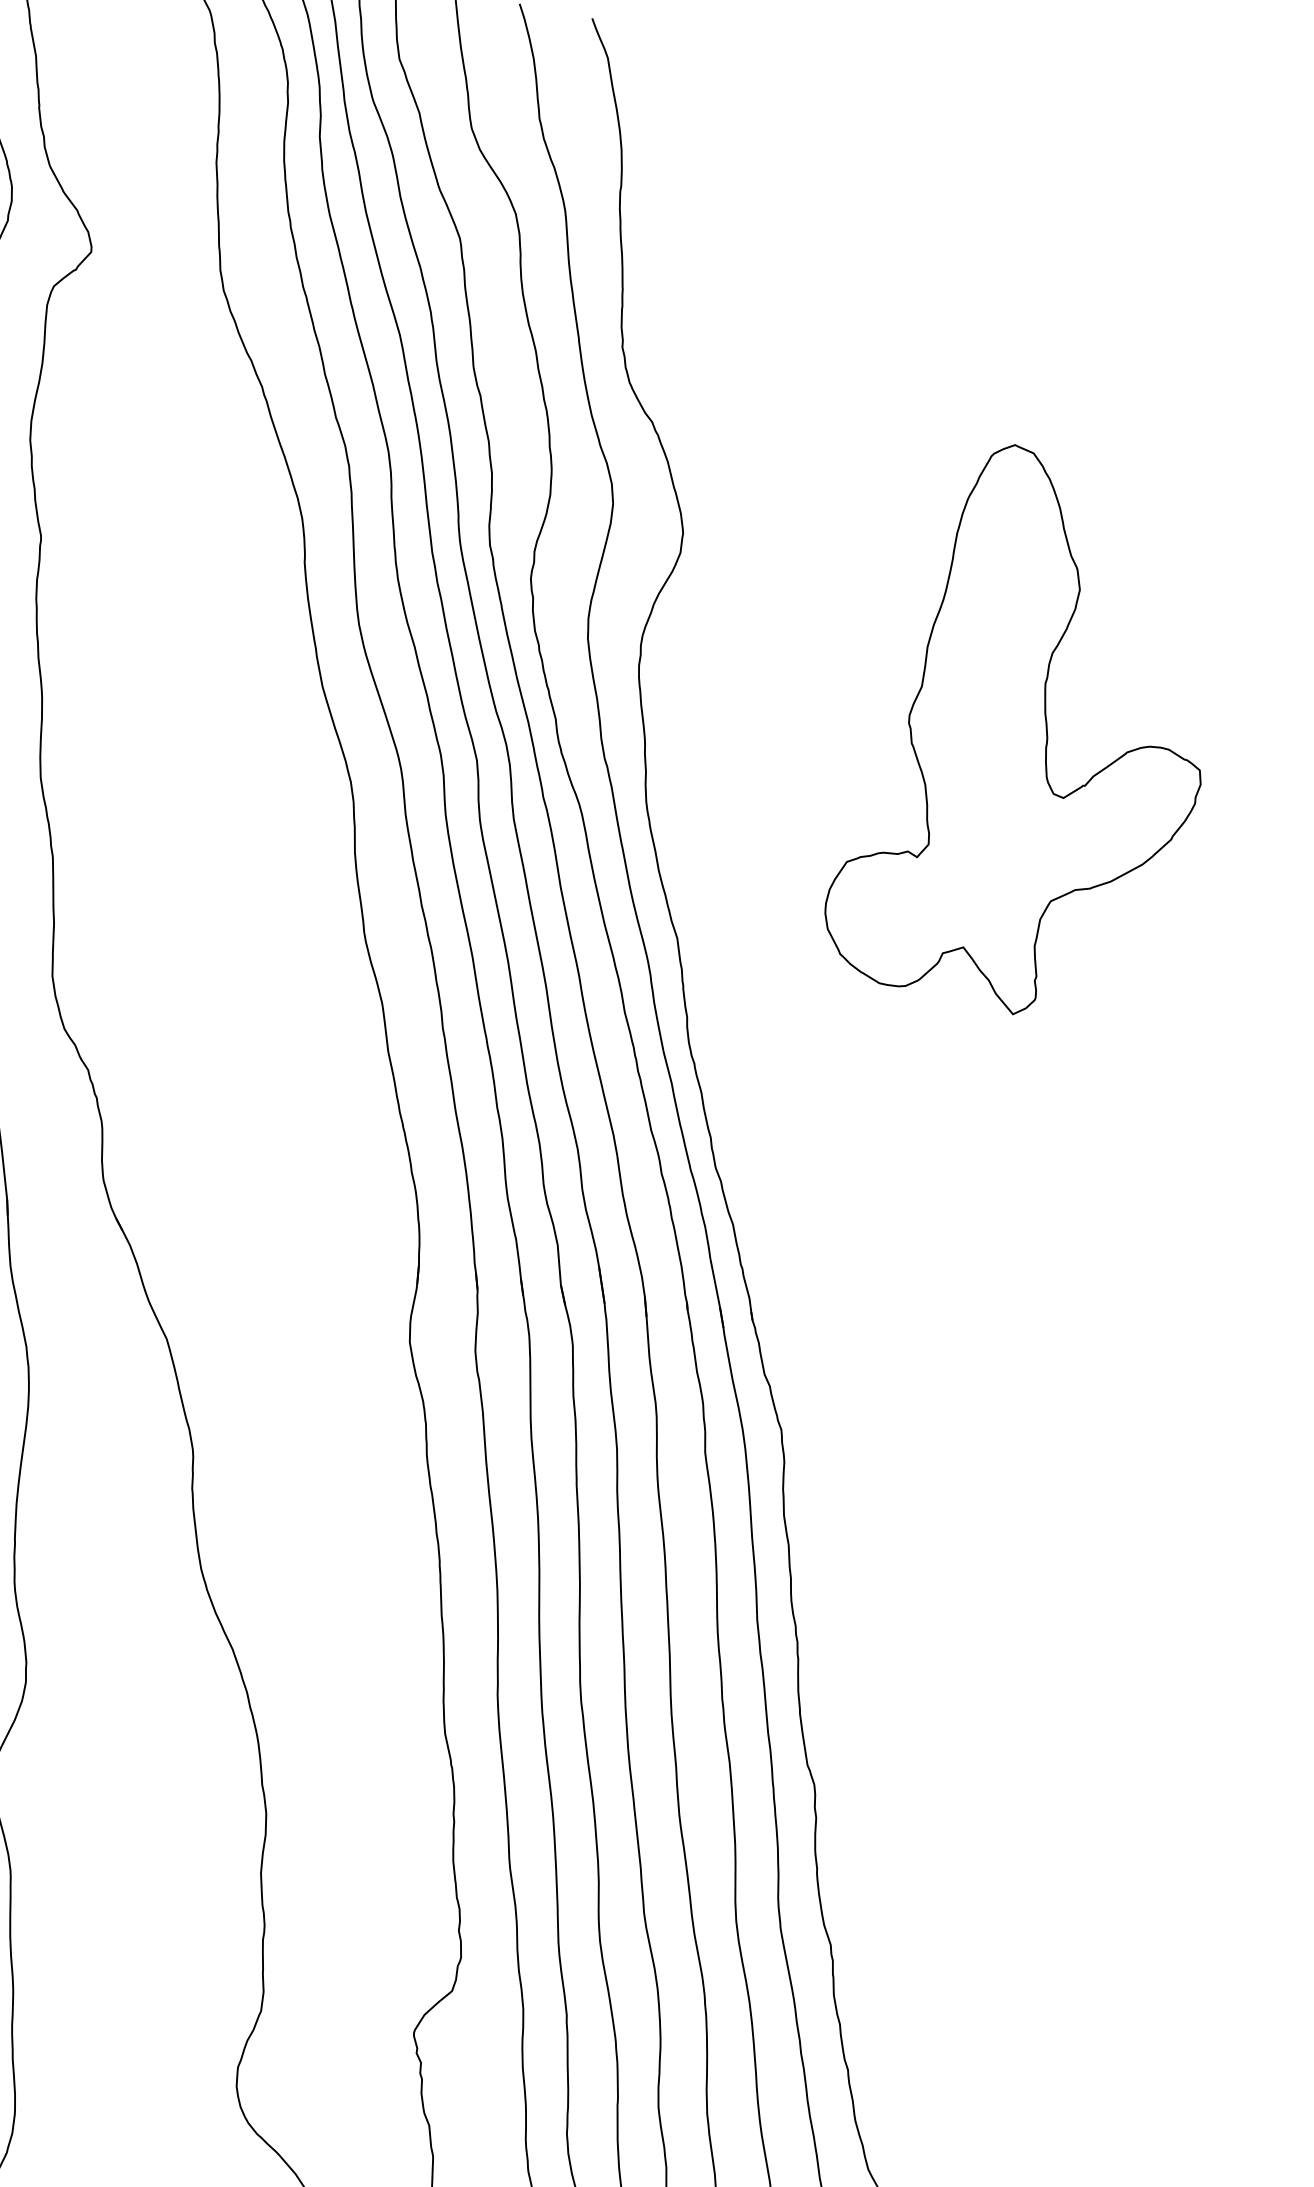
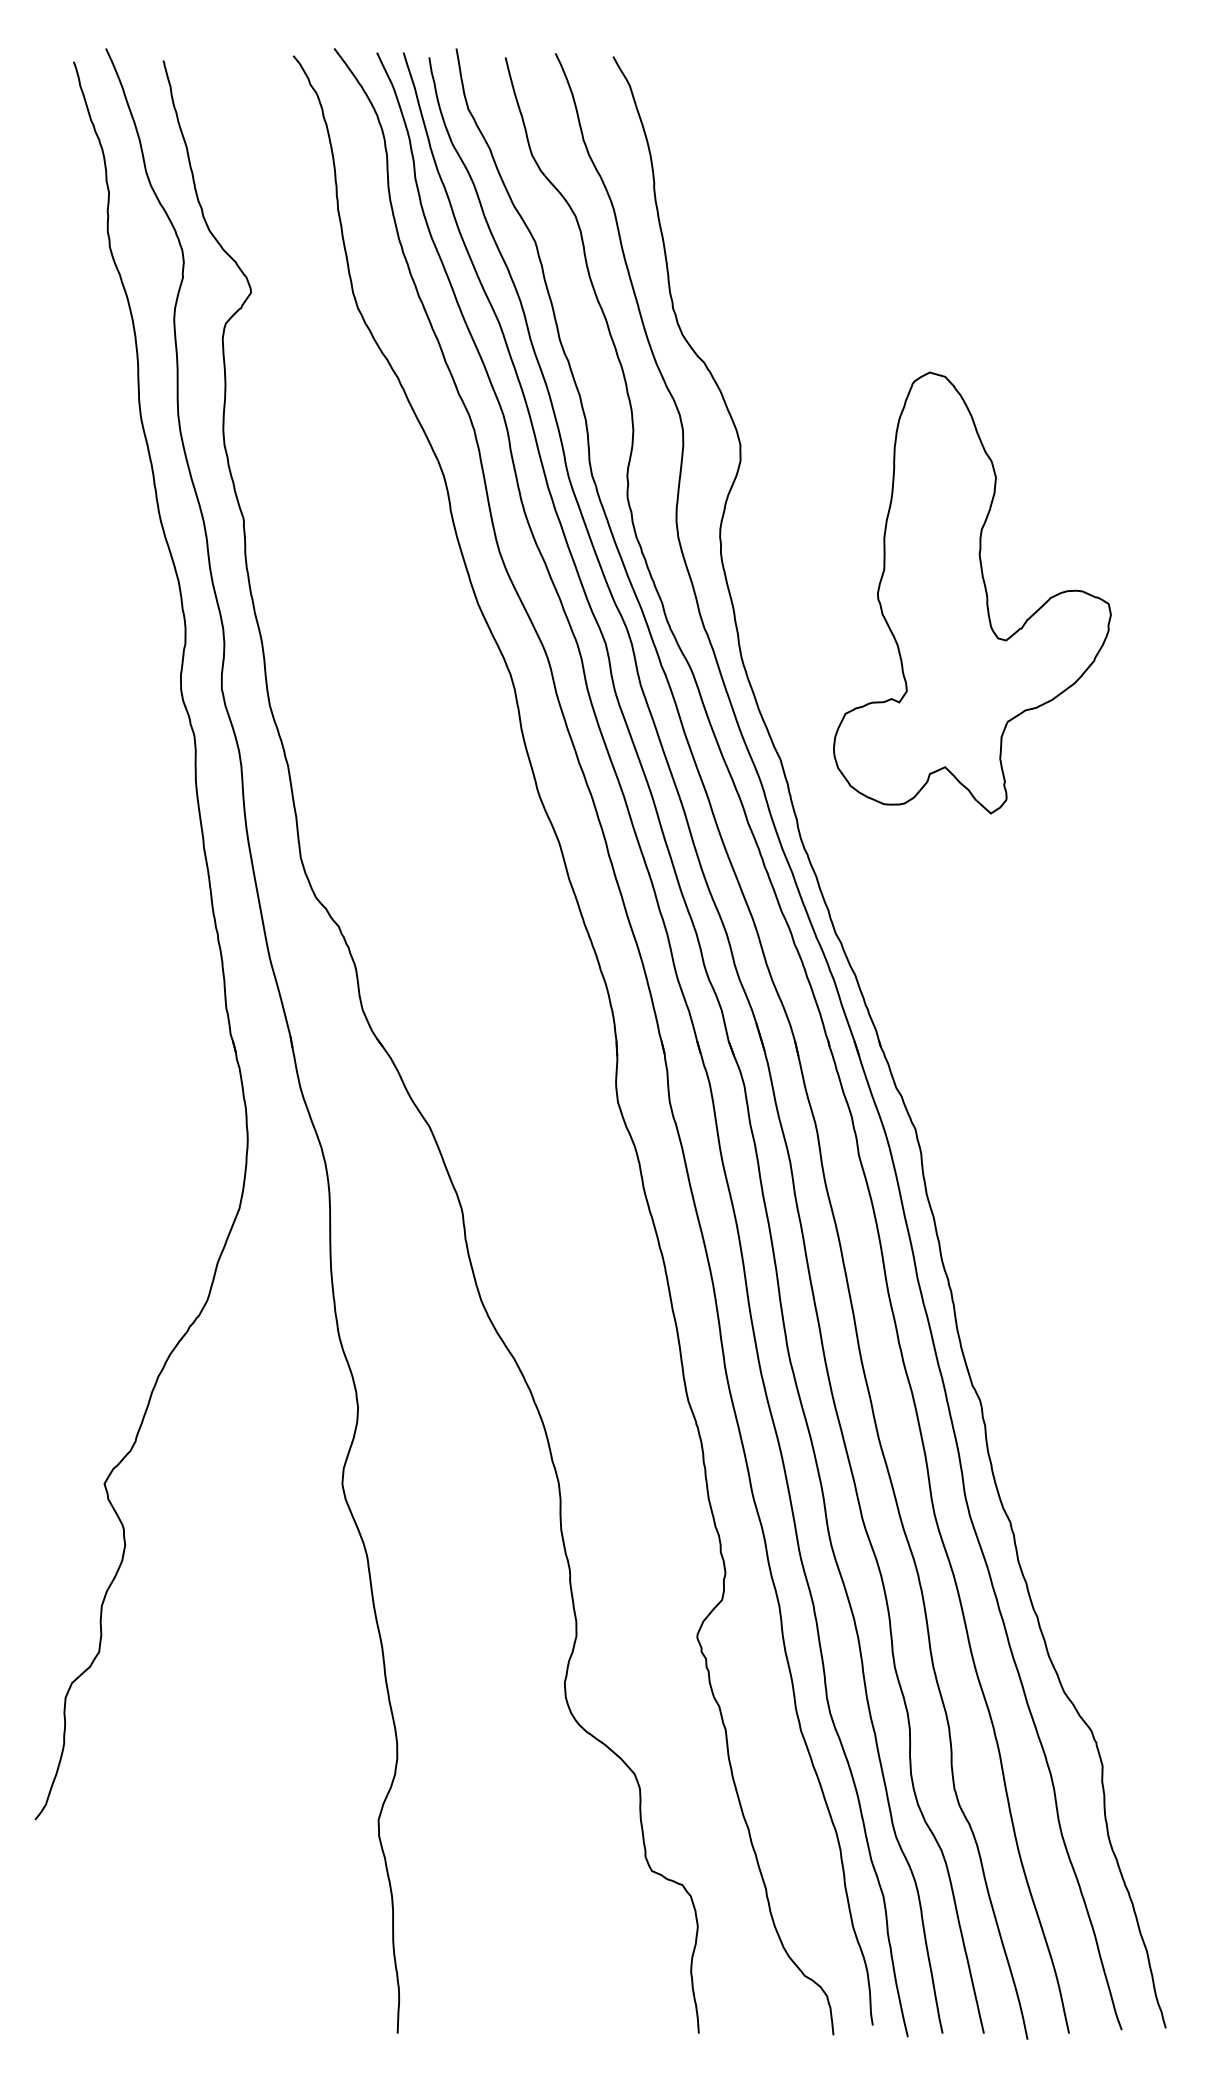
part: (1029, 731) -> (972, 592), moved

